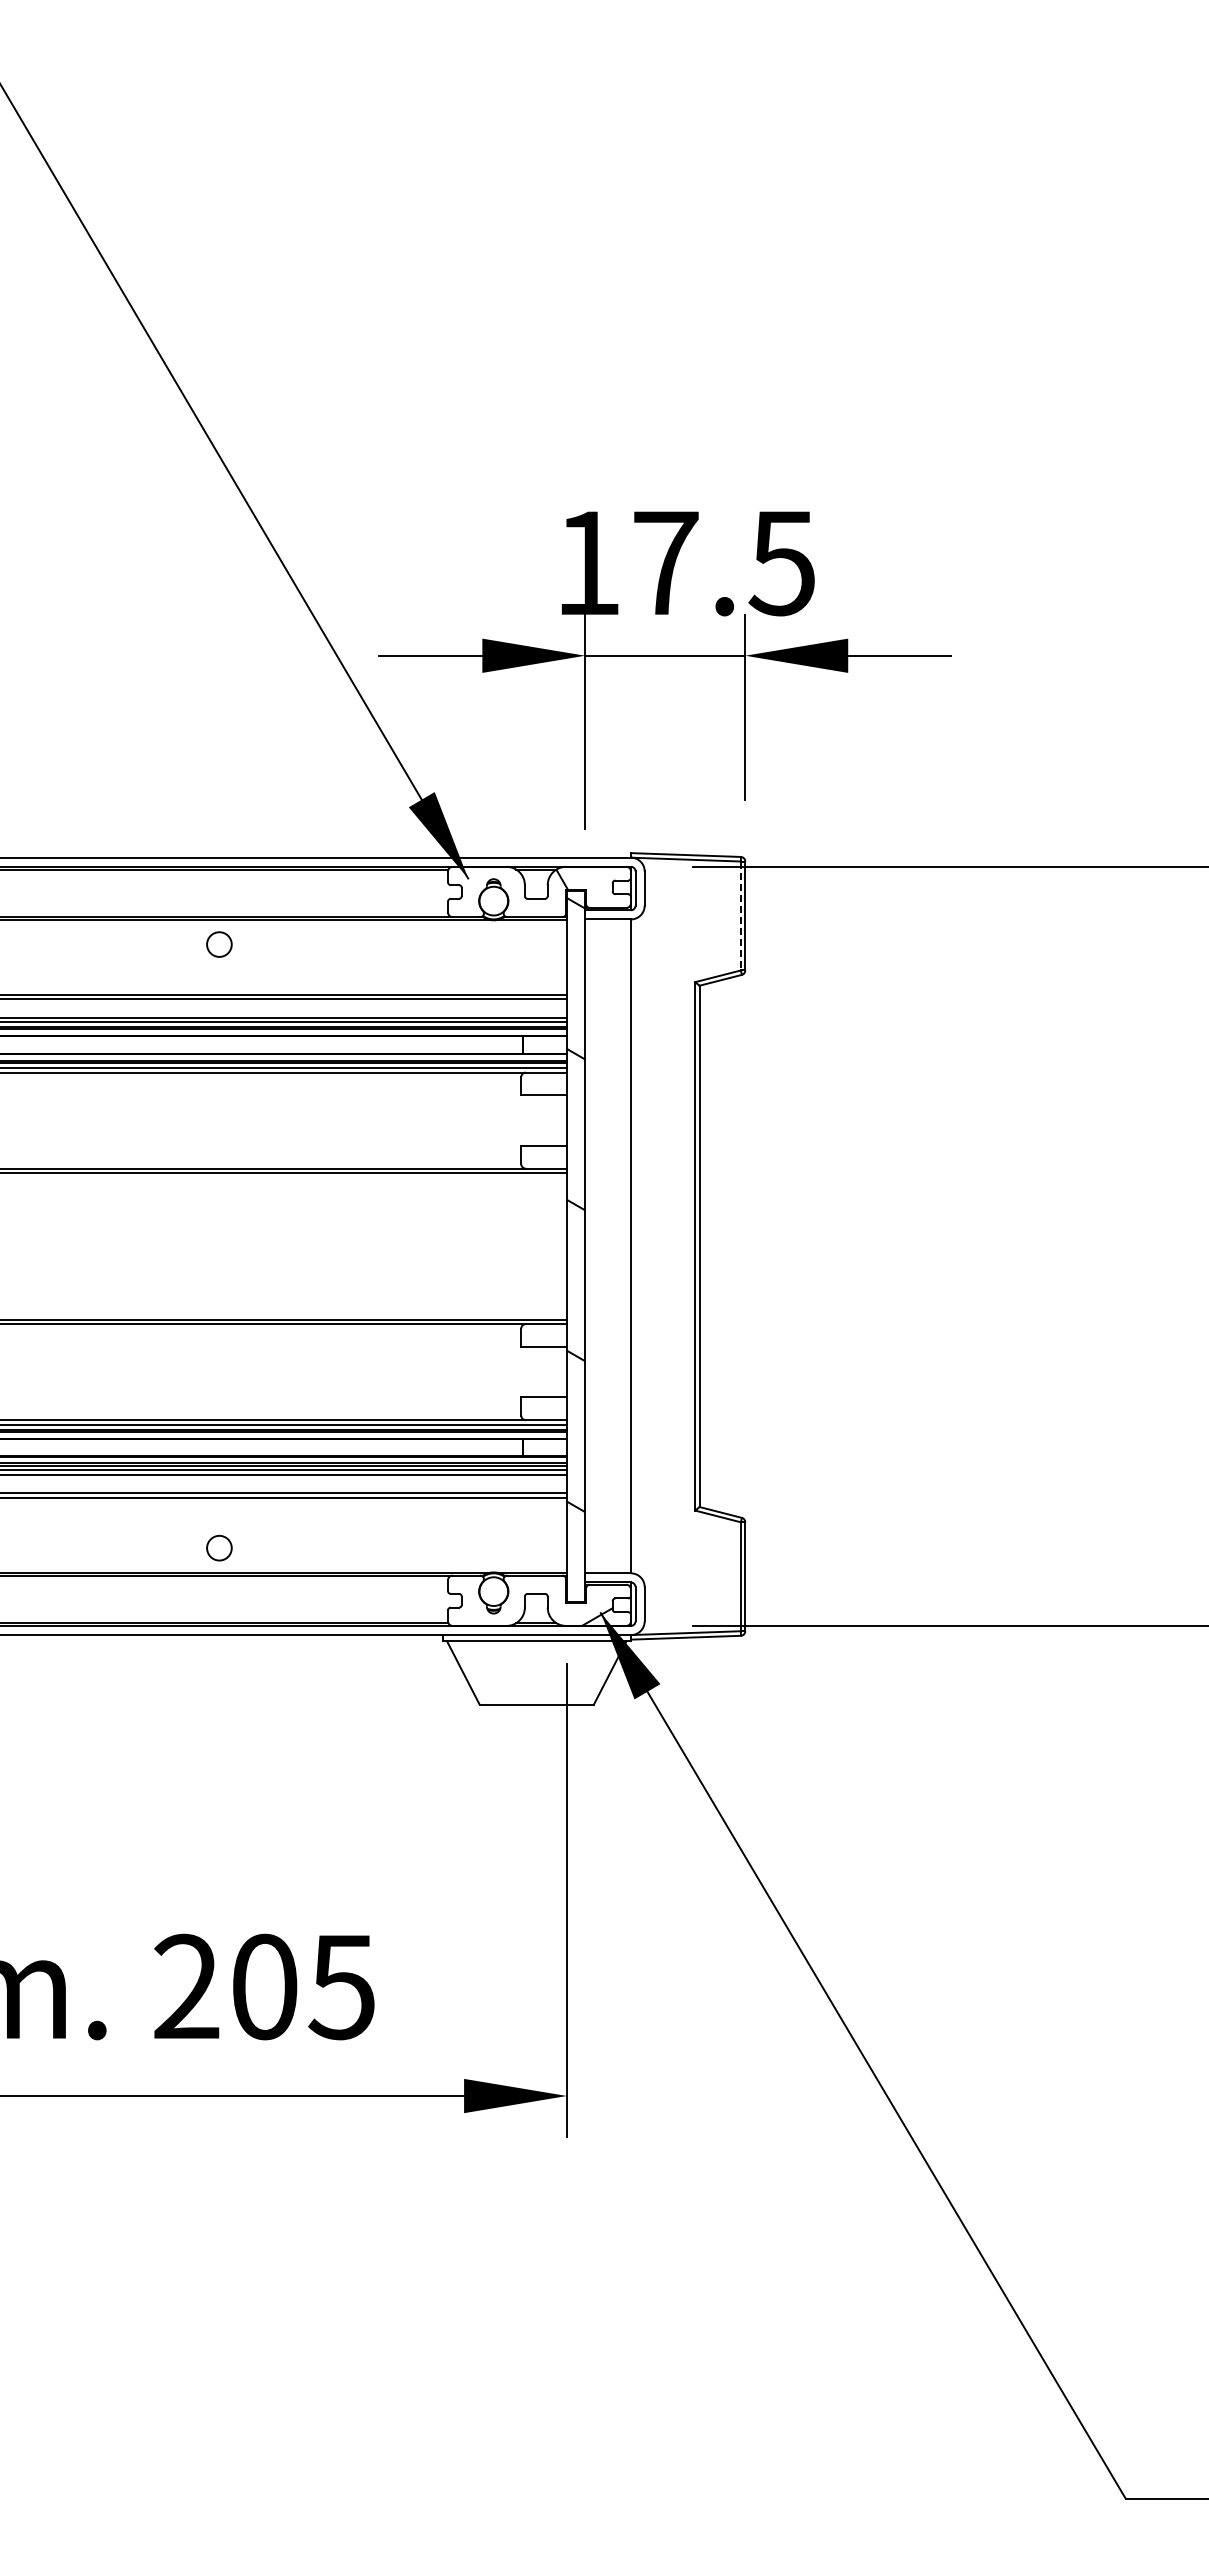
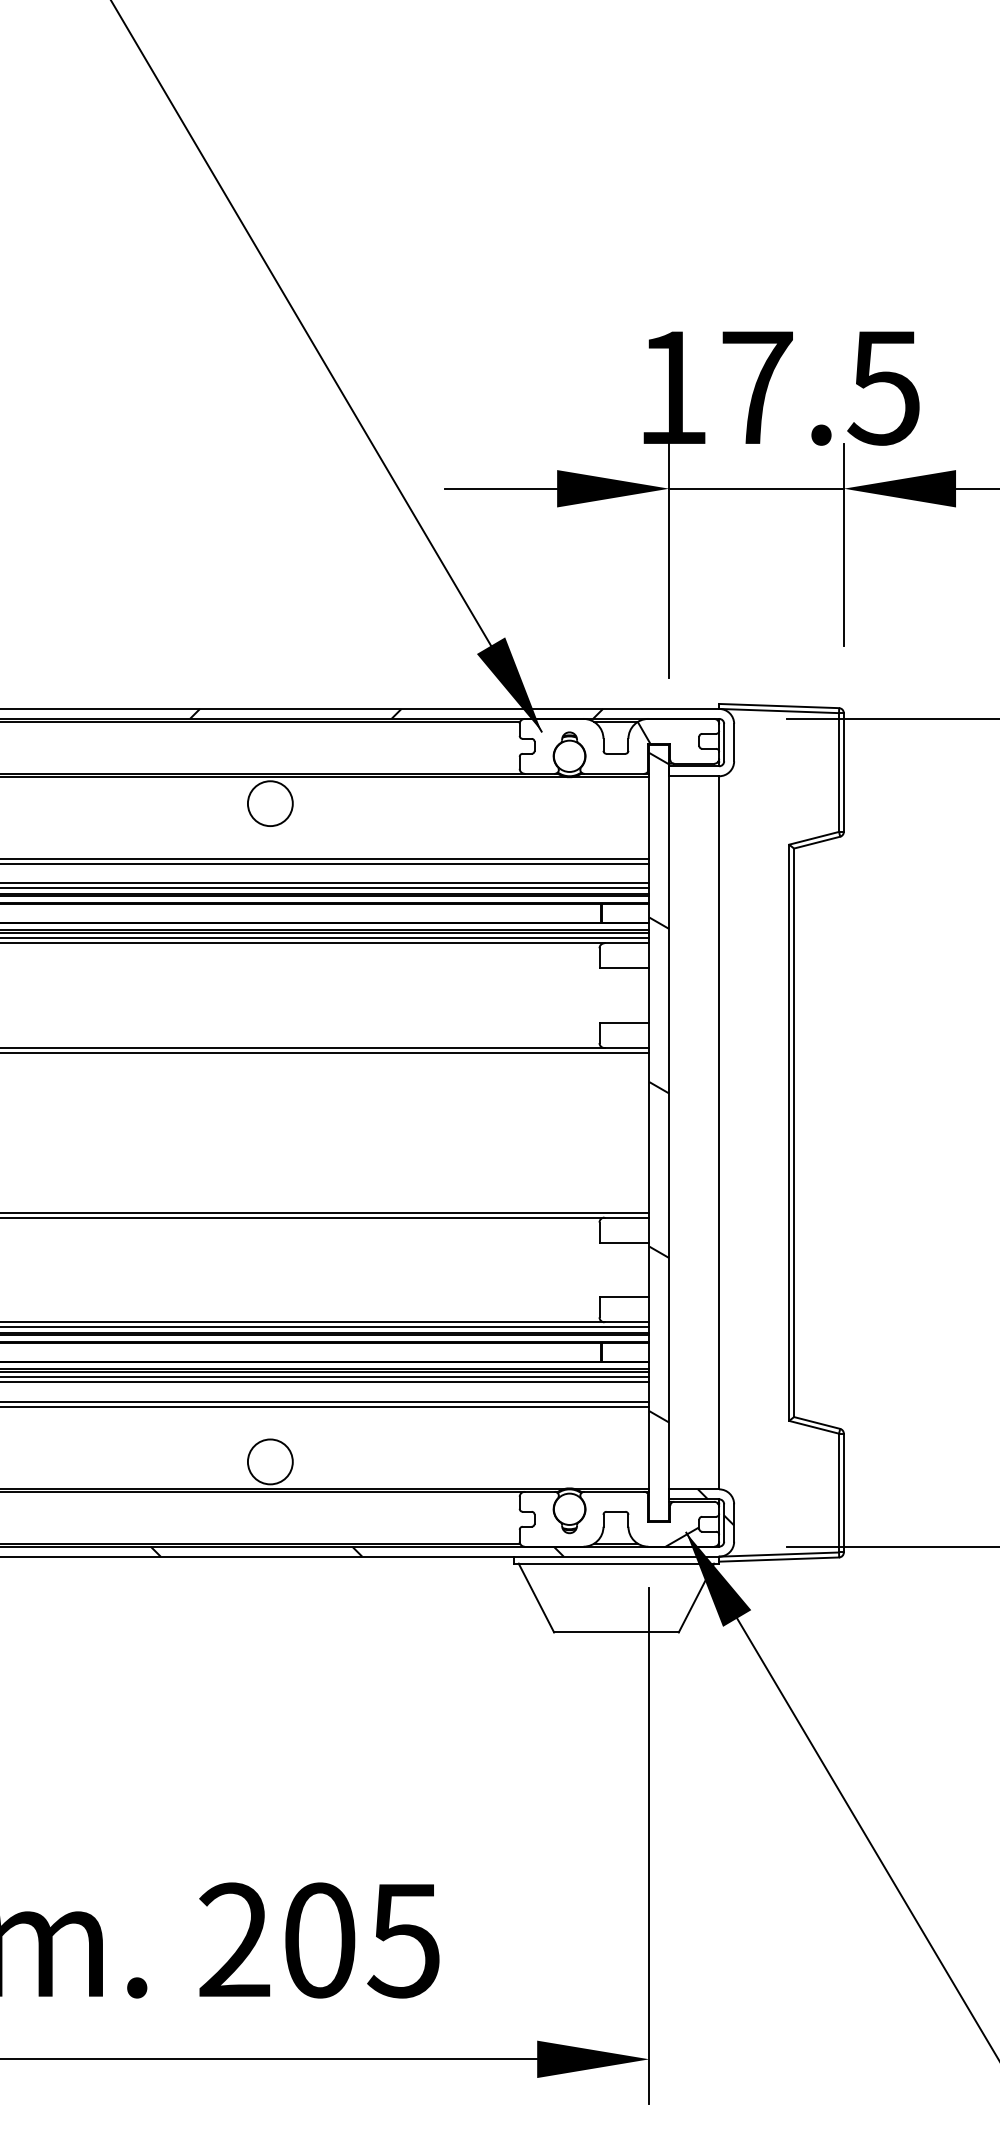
hatch: (334, 861) -> (395, 713), added
line: (740, 916) -> (838, 773), dashed -> solid
circle: (219, 944) -> (270, 803), size x1.67
circle: (219, 1547) -> (270, 1461), size x1.67
hatch: (376, 1604) -> (441, 1523), added

